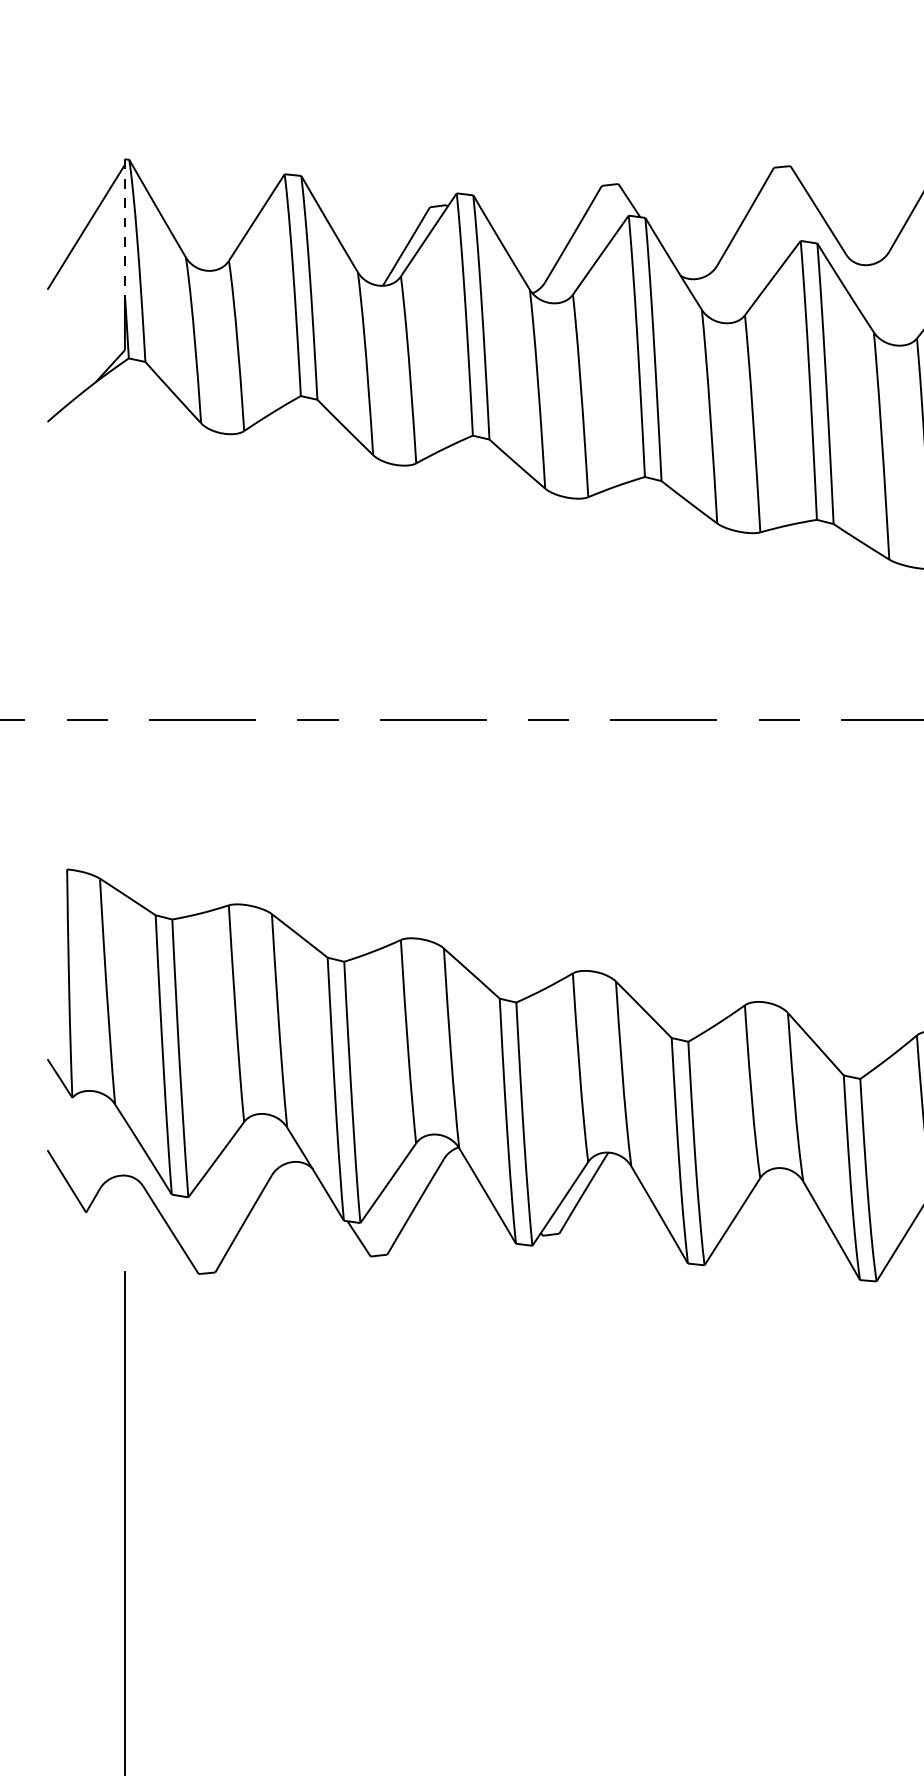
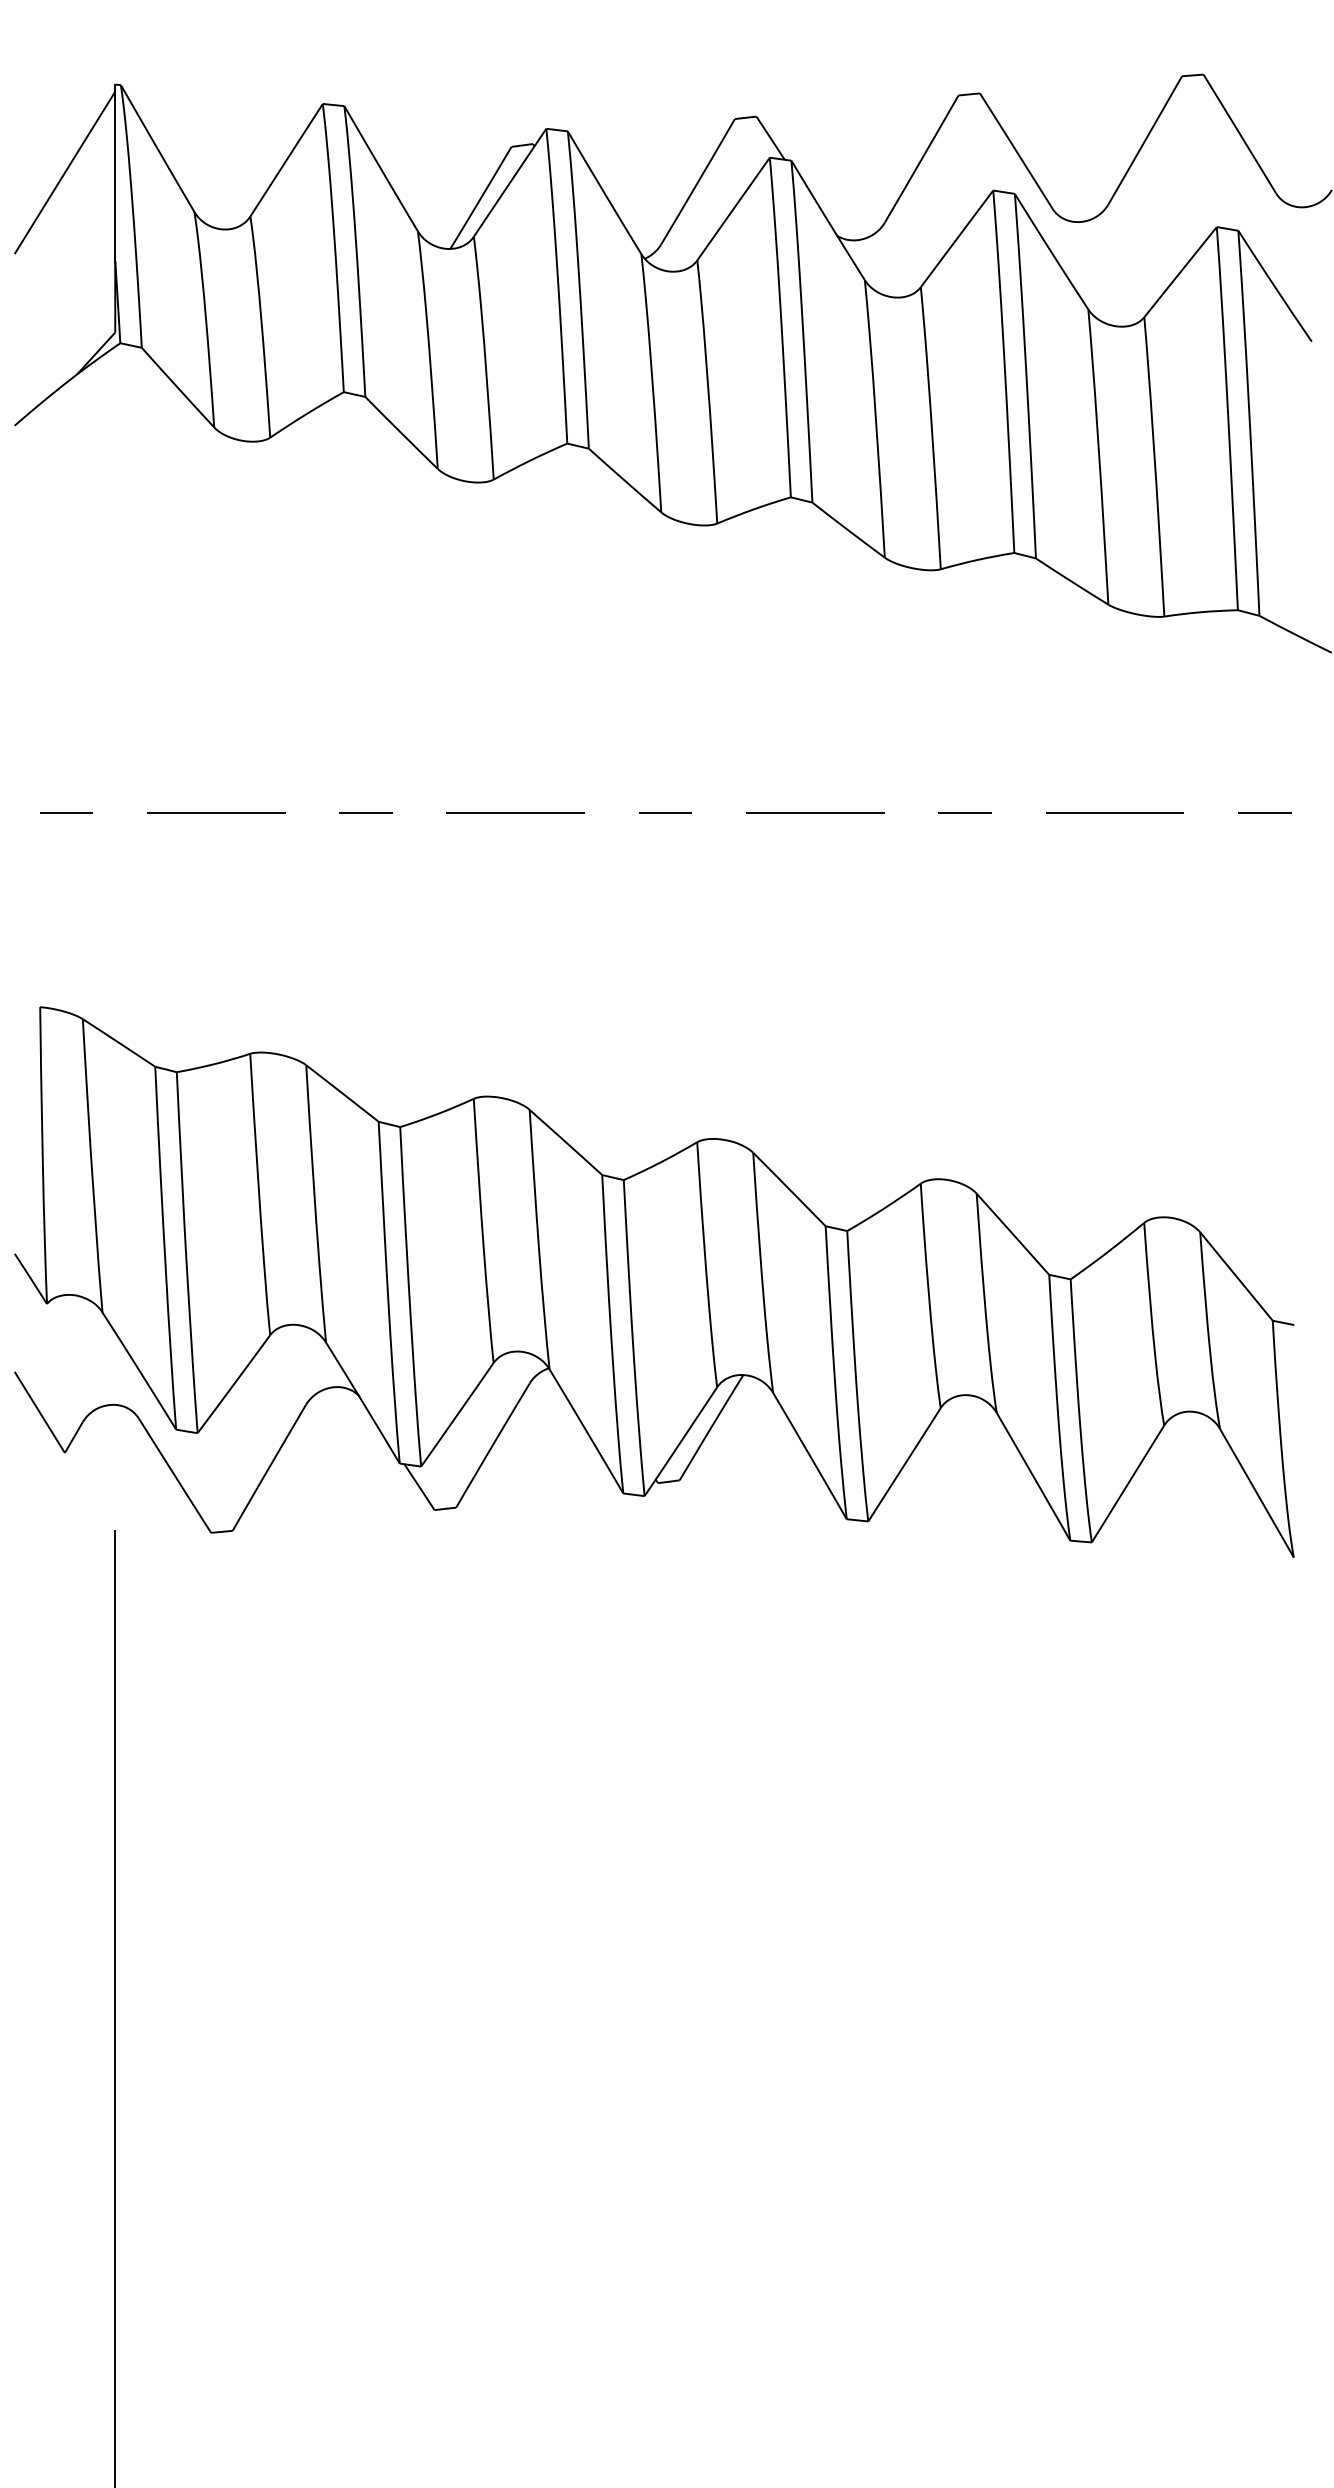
line: (125, 227) -> (115, 173), dashed -> solid

